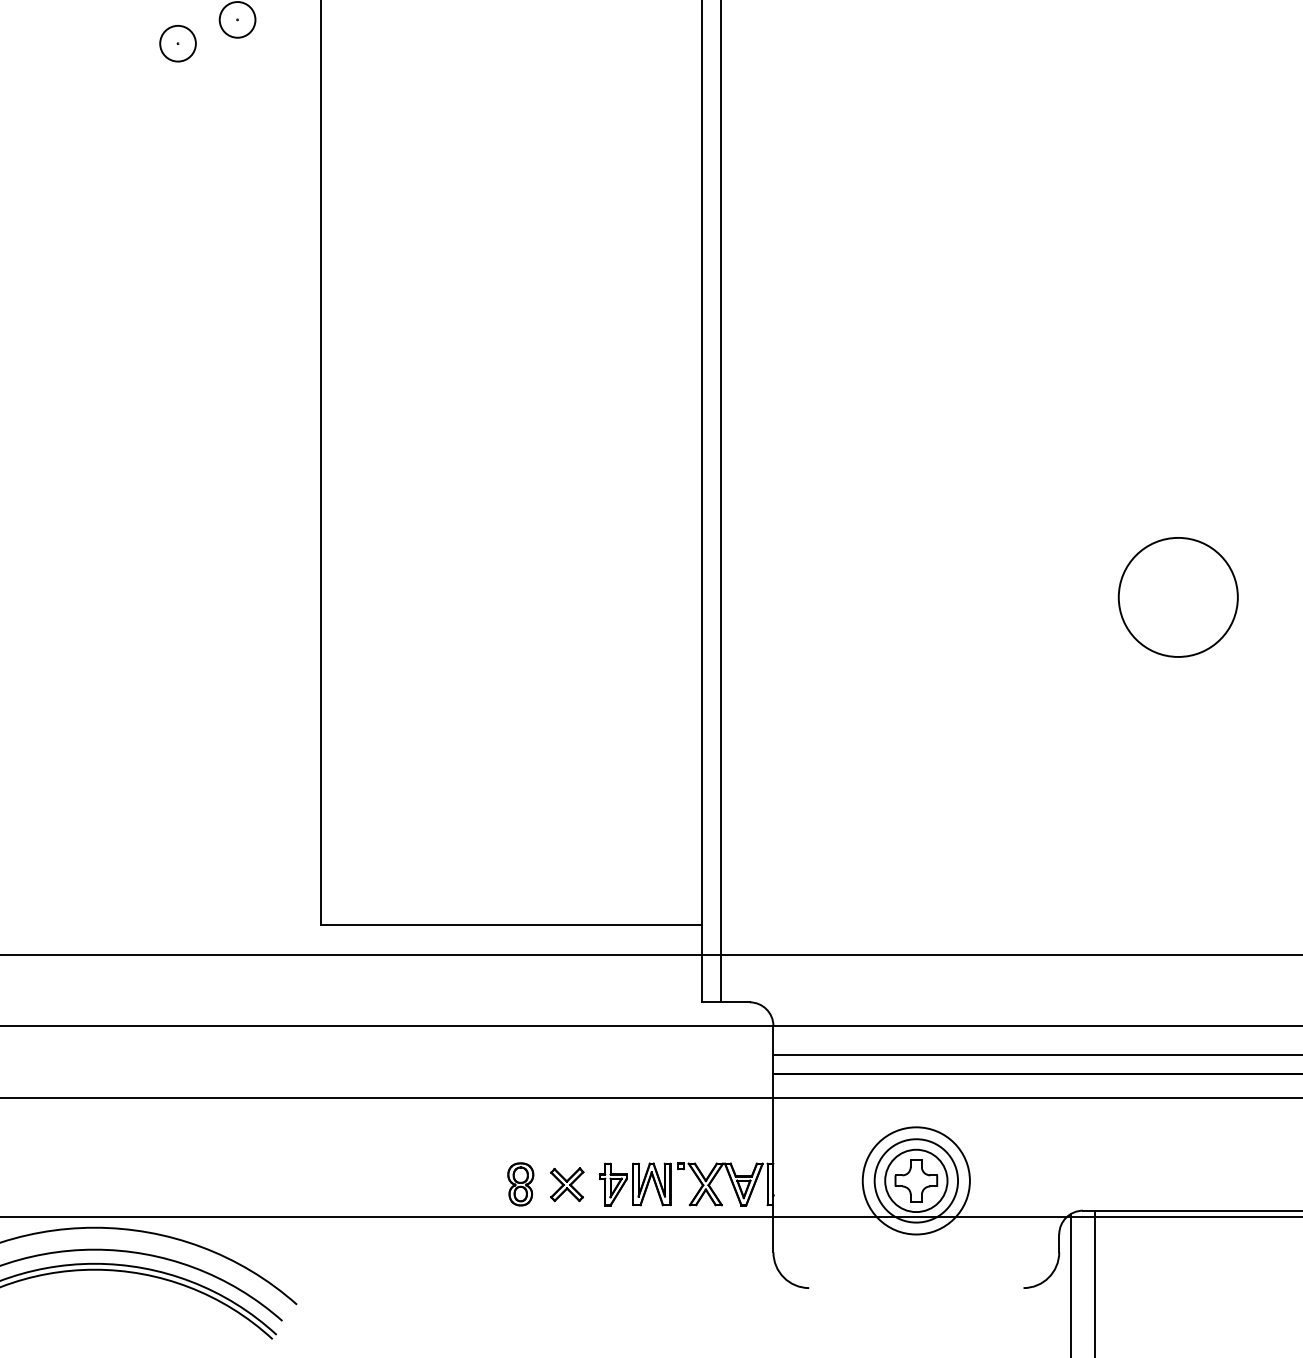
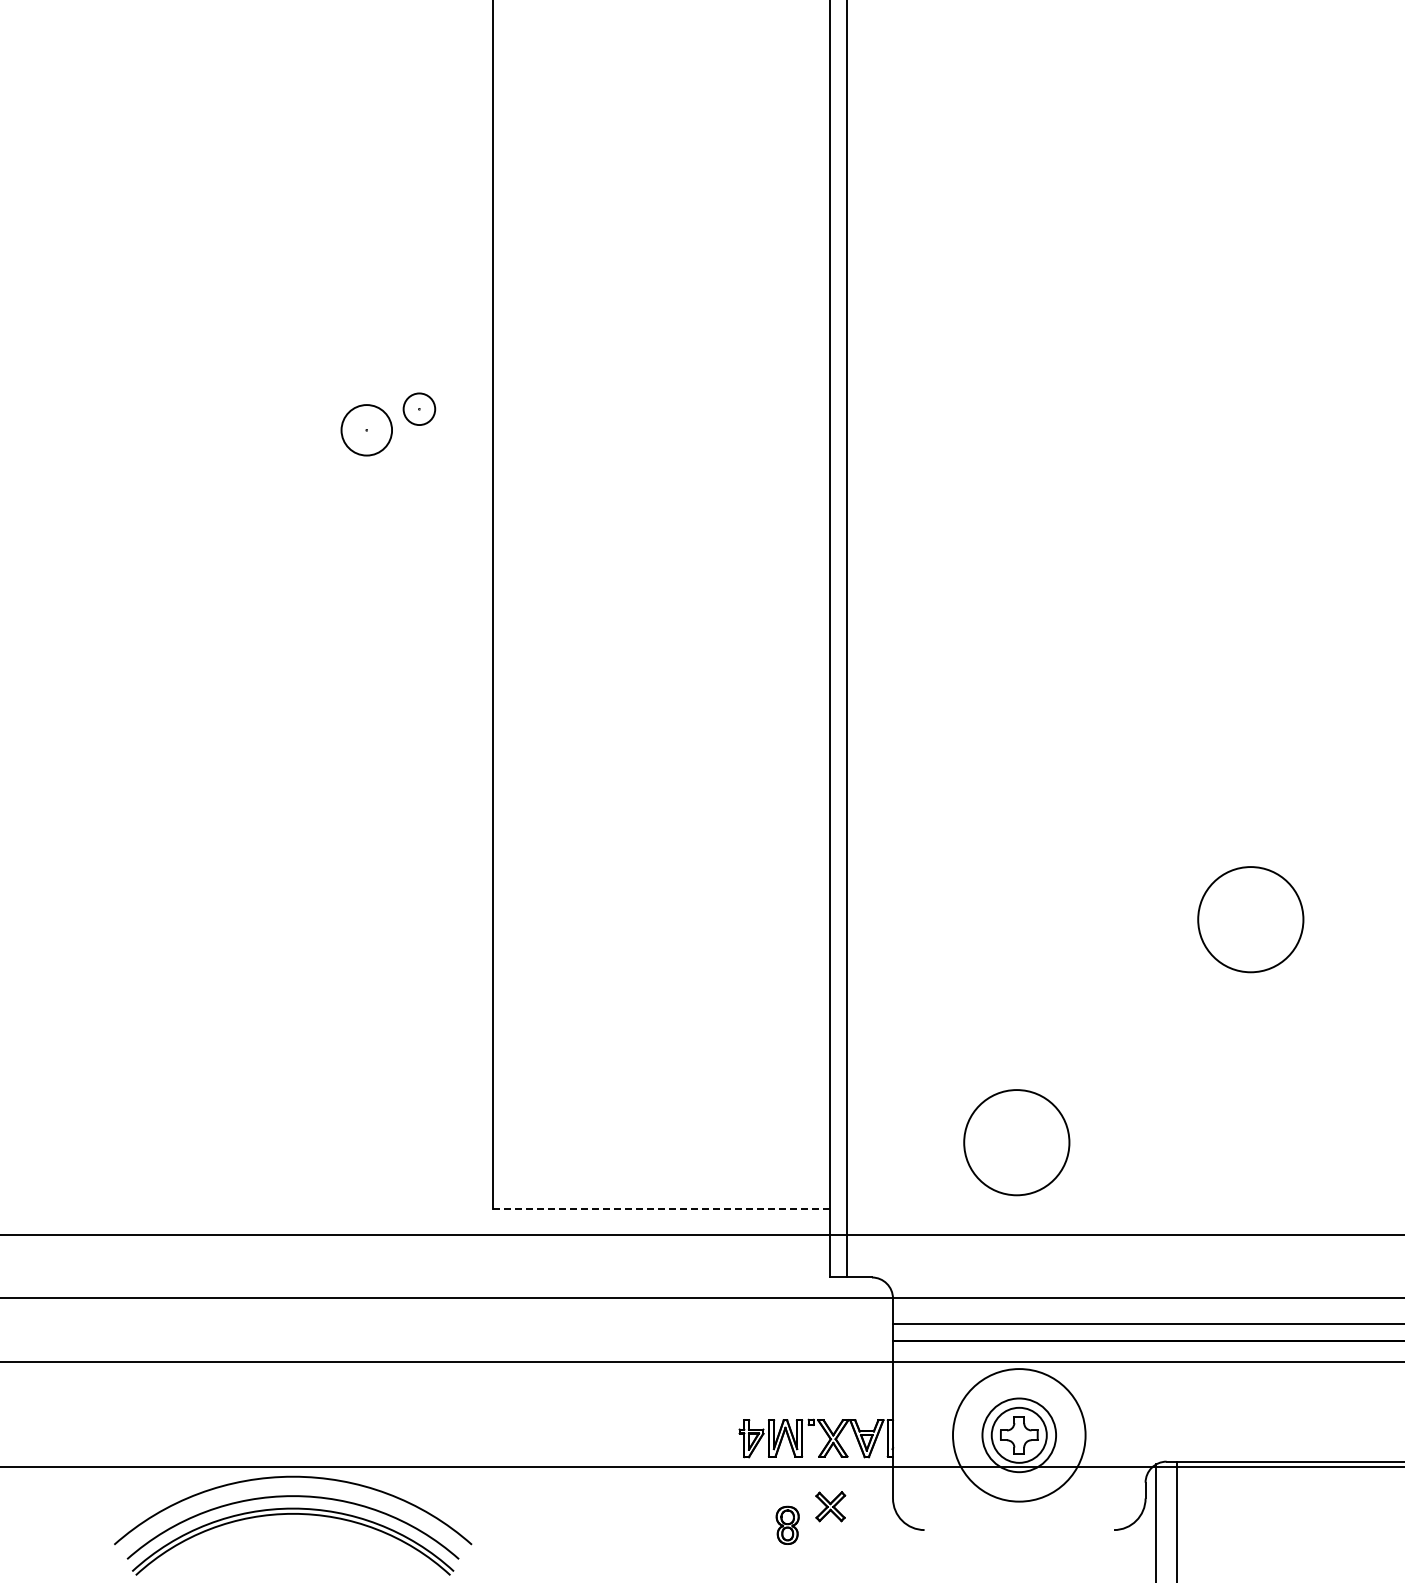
circle: (177, 43) -> (366, 430), size x1.6
circle: (913, 849) -> (1016, 1142), added
line: (511, 925) -> (661, 1209), solid -> dashed
circle: (915, 1179) -> (1018, 1434), size x1.4
part: (520, 1183) -> (787, 1524), moved
part: (566, 1184) -> (830, 1506), moved

